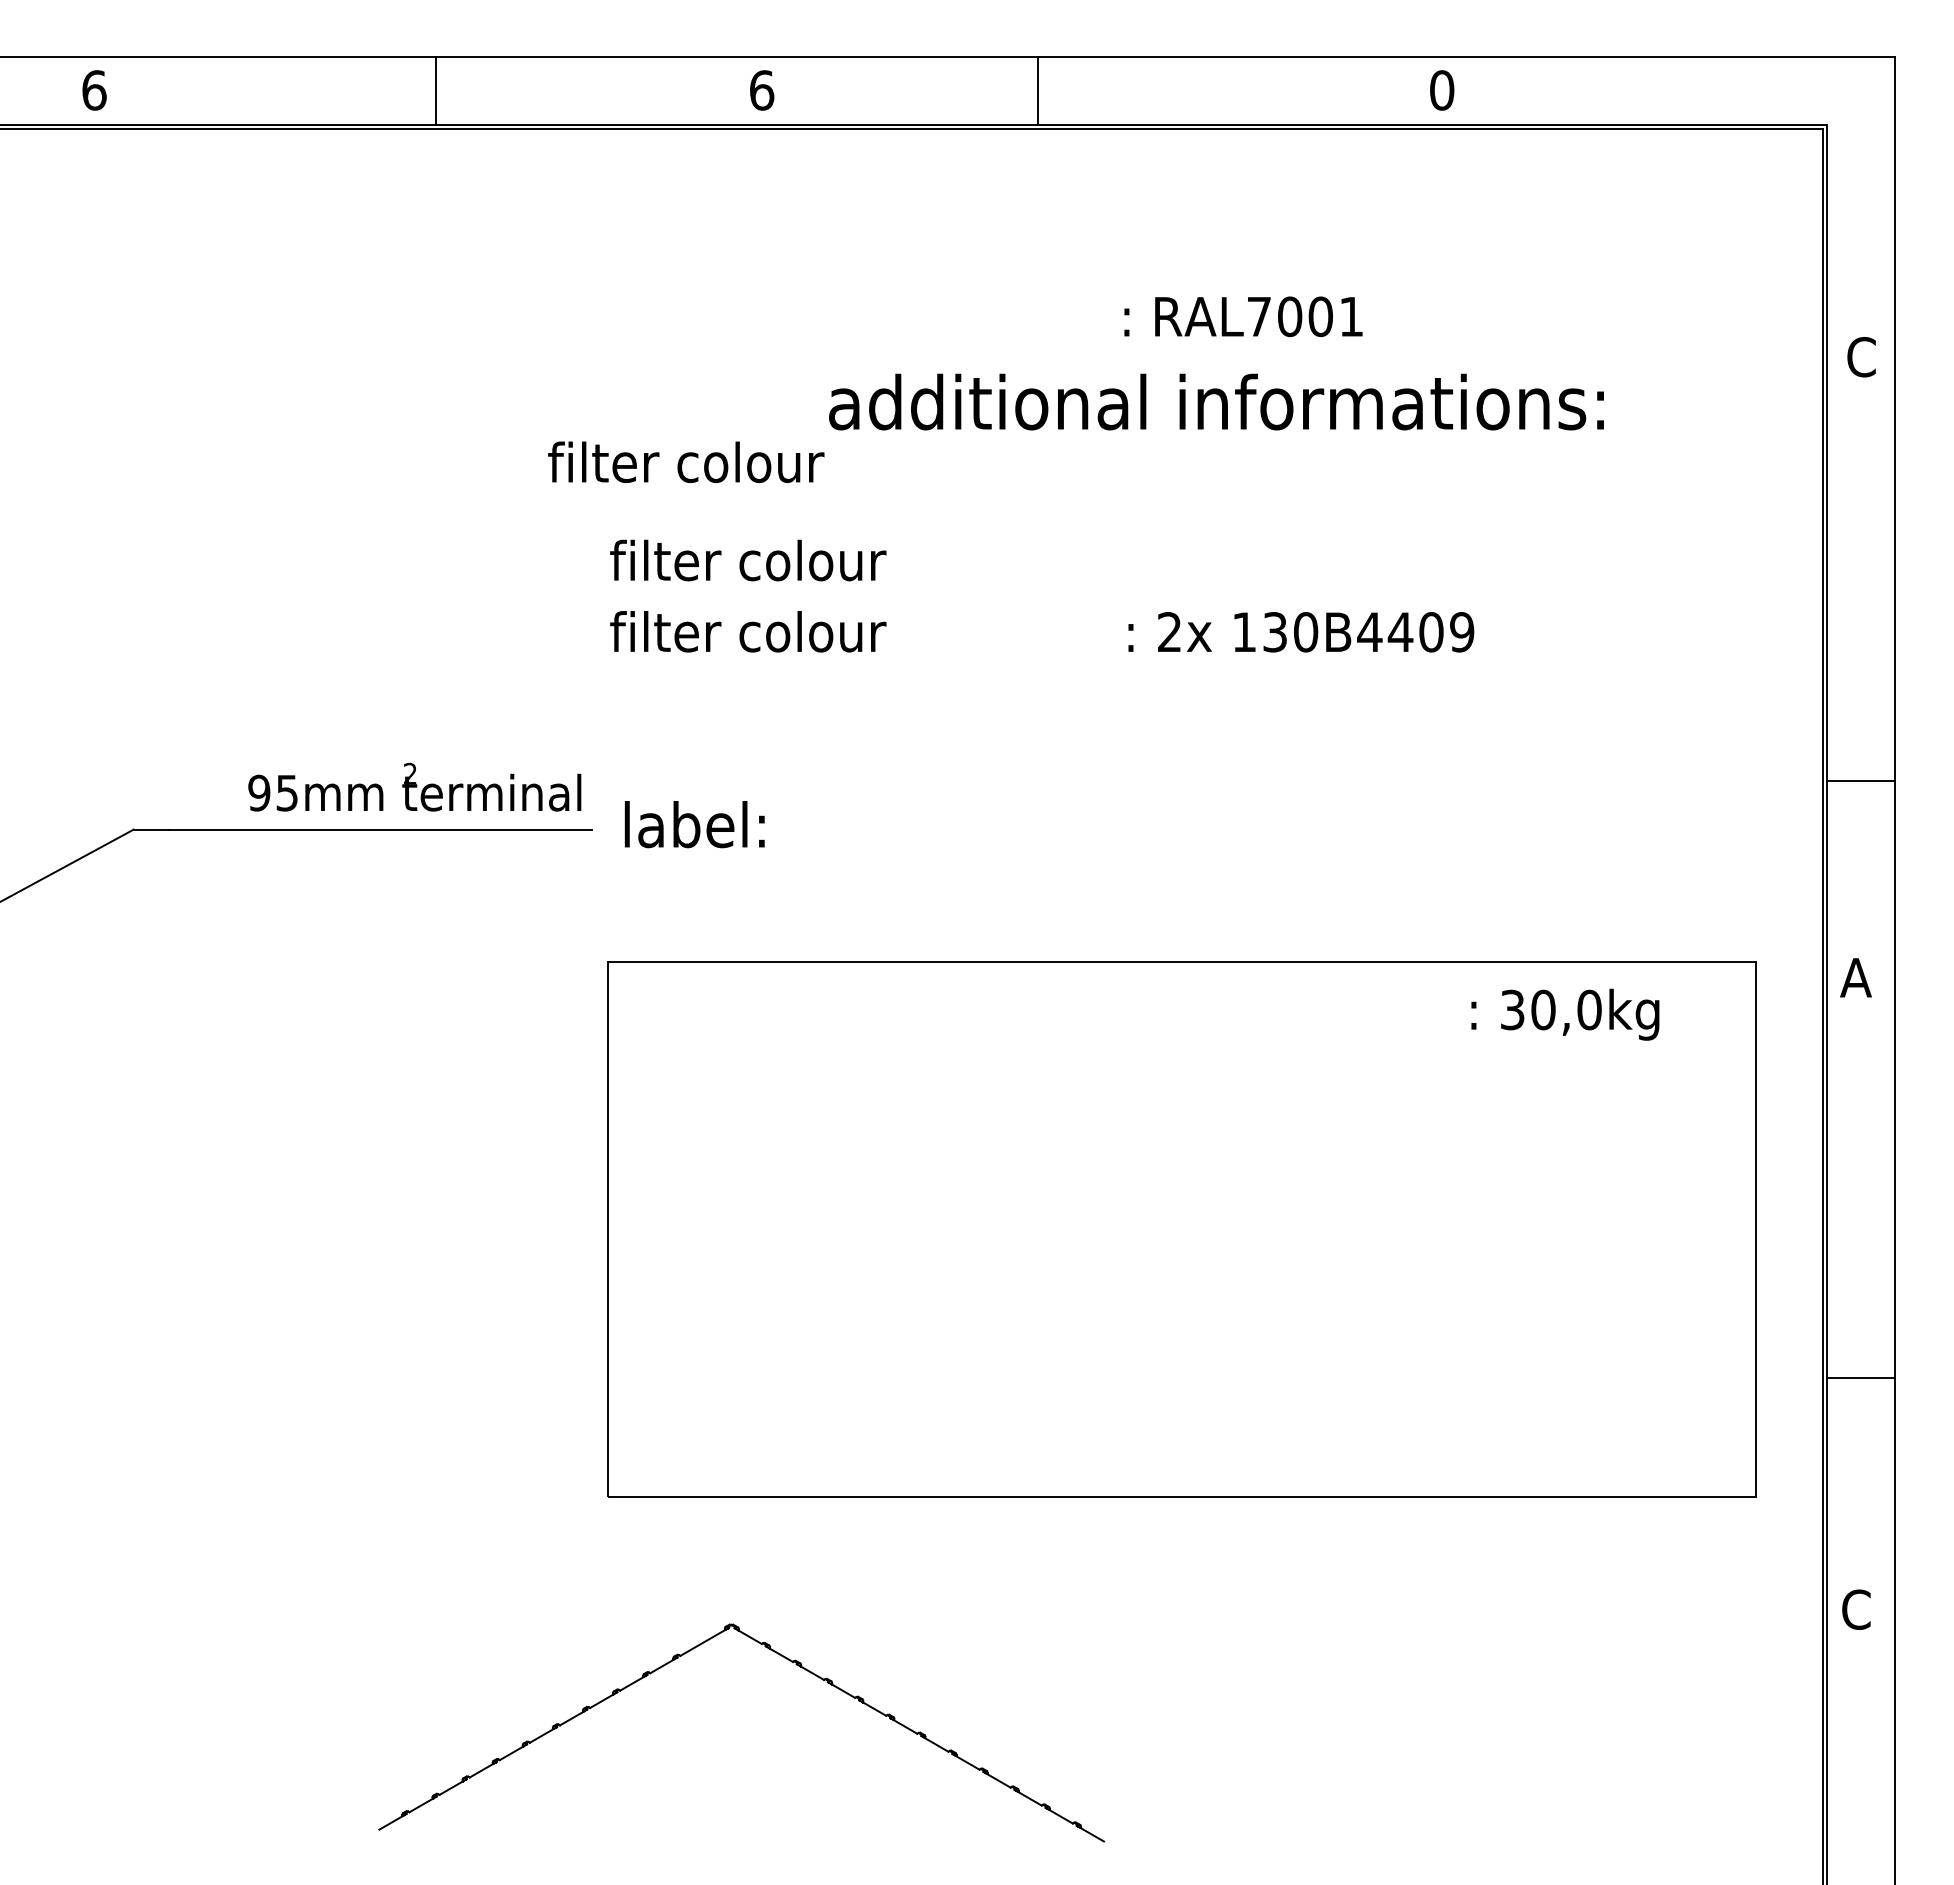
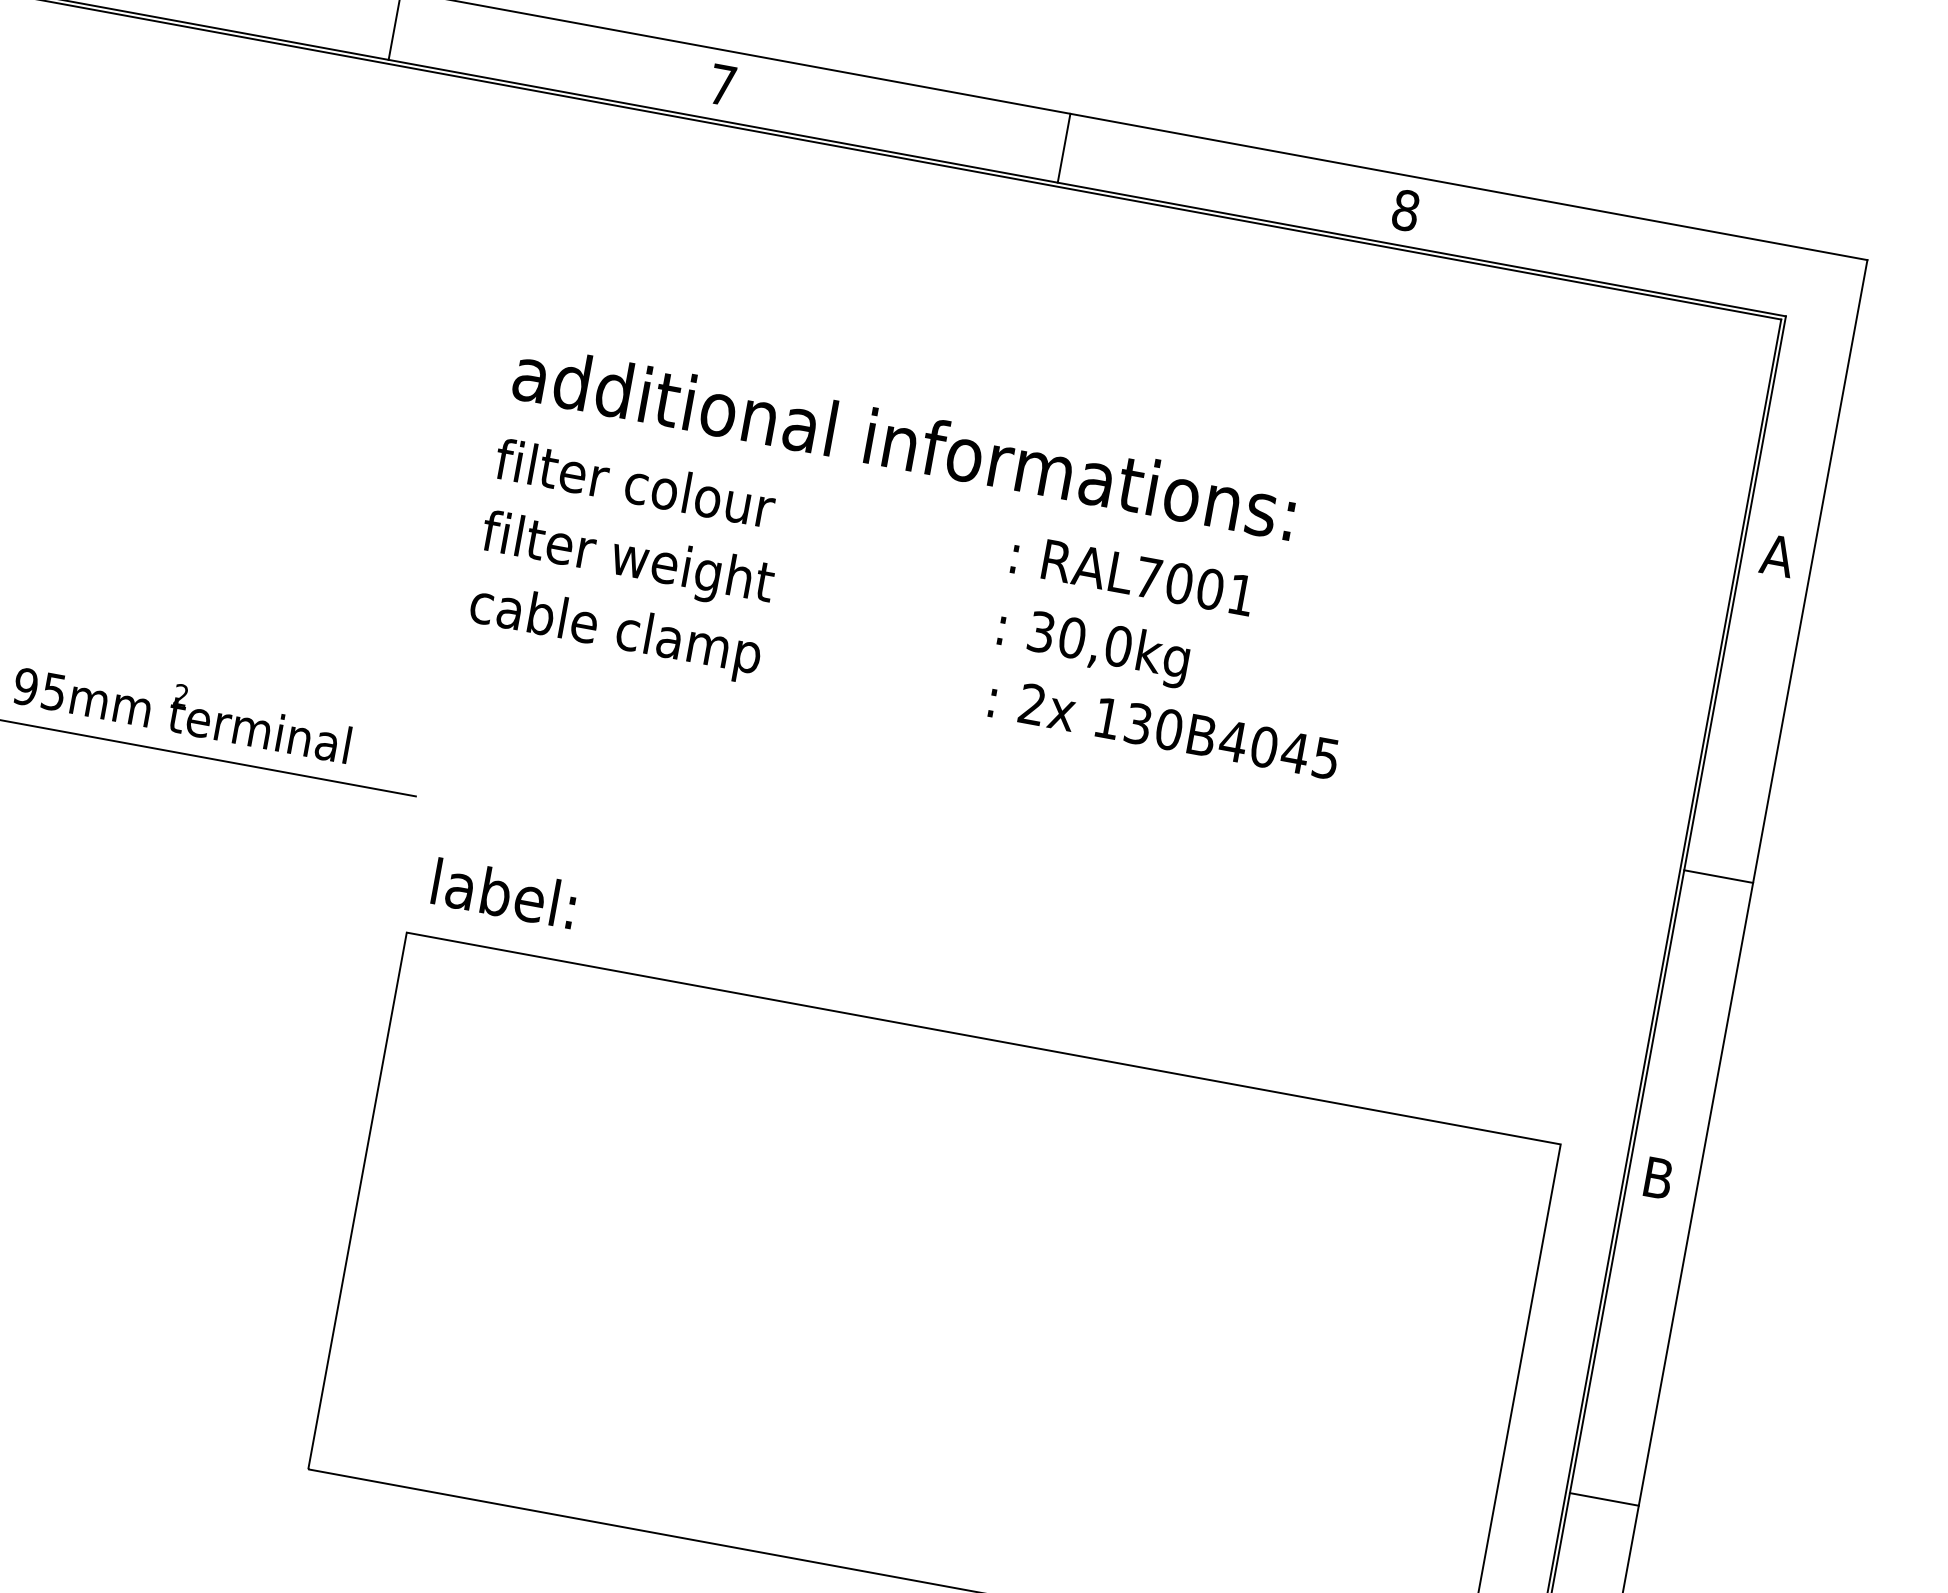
text: (762, 90) -> (723, 85), 6 -> 7
line: (1037, 90) -> (1063, 147), moved
text: (1442, 90) -> (1406, 210), 0 -> 8
text: (1243, 316) -> (1132, 574), moved
text: (1861, 357) -> (1777, 556), C -> A
text: (1216, 401) -> (904, 441), moved
text: (686, 462) -> (635, 483), moved
text: (818, 565) -> (691, 572), filter colour -> filter weight
text: (1430, 632) -> (1294, 752), 130B4409 -> 130B4045
text: (754, 636) -> (614, 632), filter colour -> cable clamp
line: (1860, 780) -> (1718, 876), moved
text: (414, 786) -> (183, 708), moved
text: (694, 824) -> (504, 893), moved
text: (1855, 977) -> (1657, 1177), A -> B
text: (1565, 1014) -> (1093, 646), moved
line: (1860, 1377) -> (1603, 1499), moved

